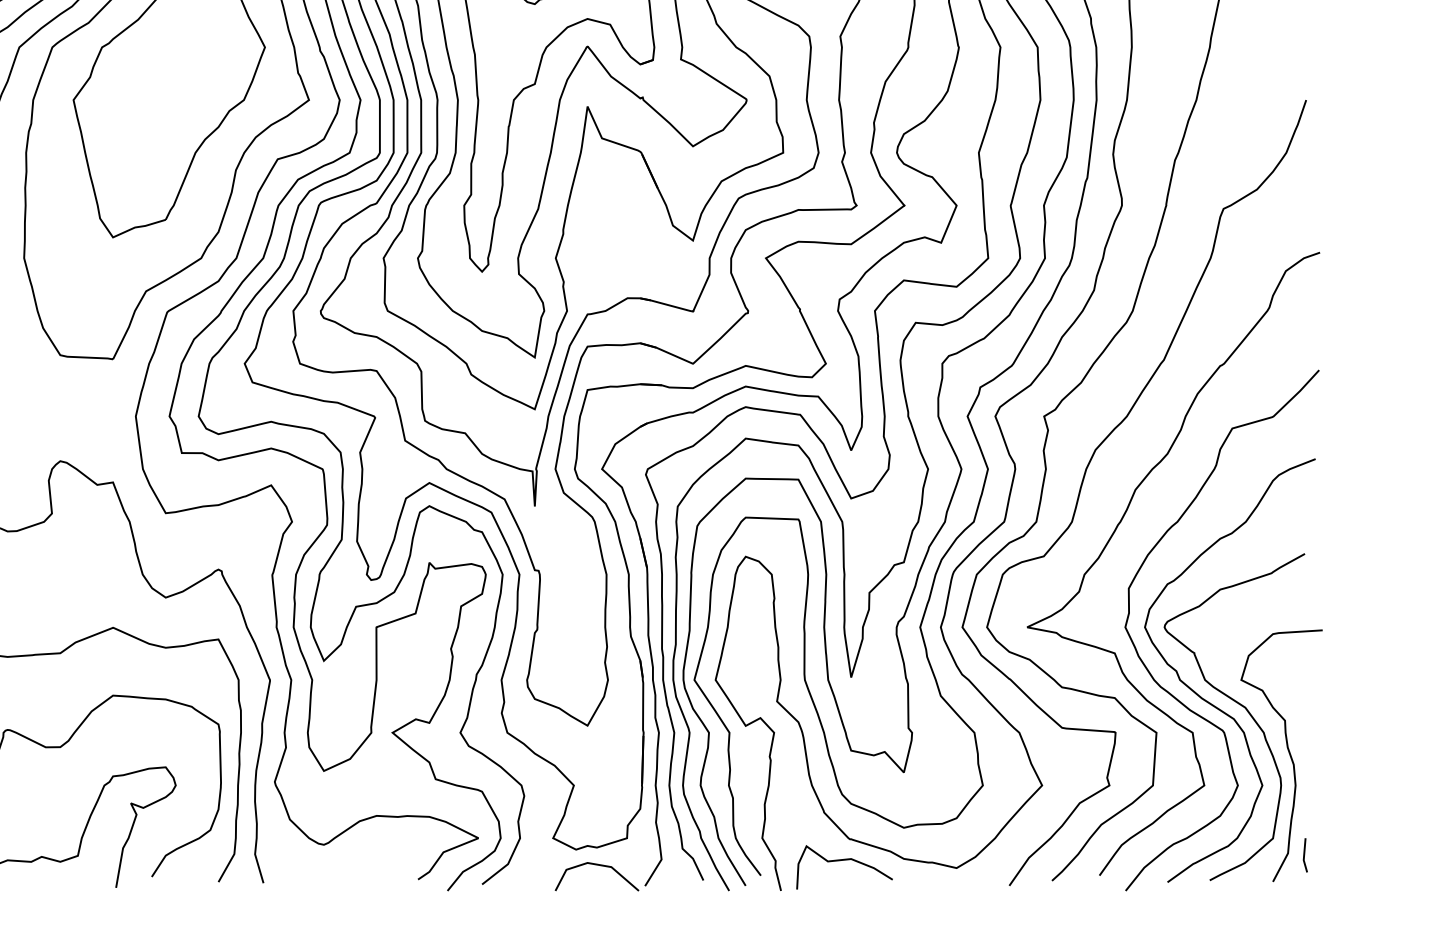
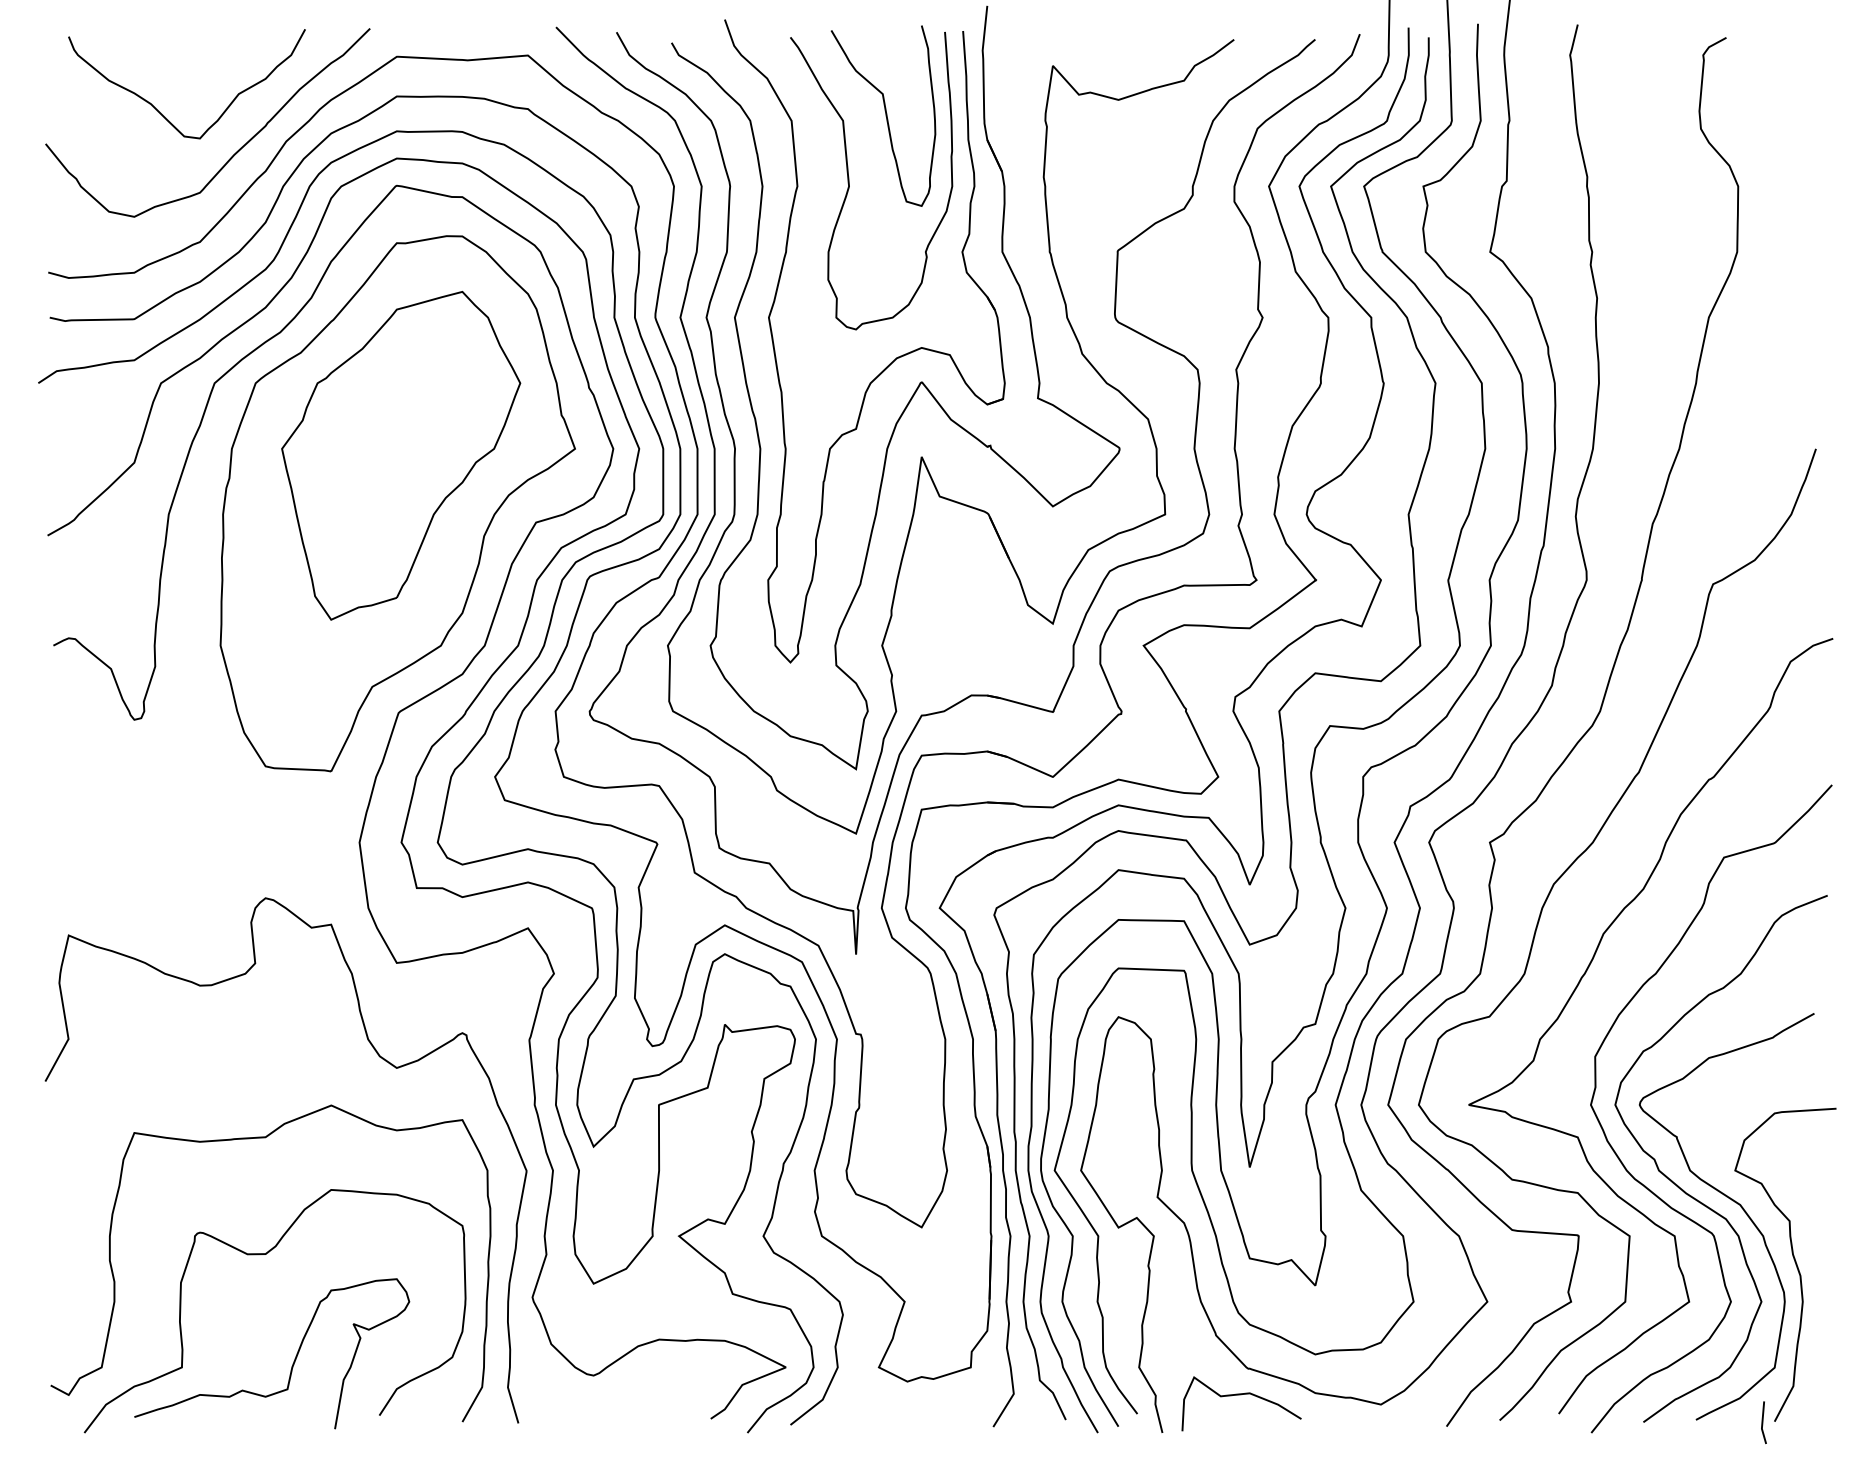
line: (1305, 855) -> (1763, 1422), moved
line: (597, 865) -> (933, 1401), removed

